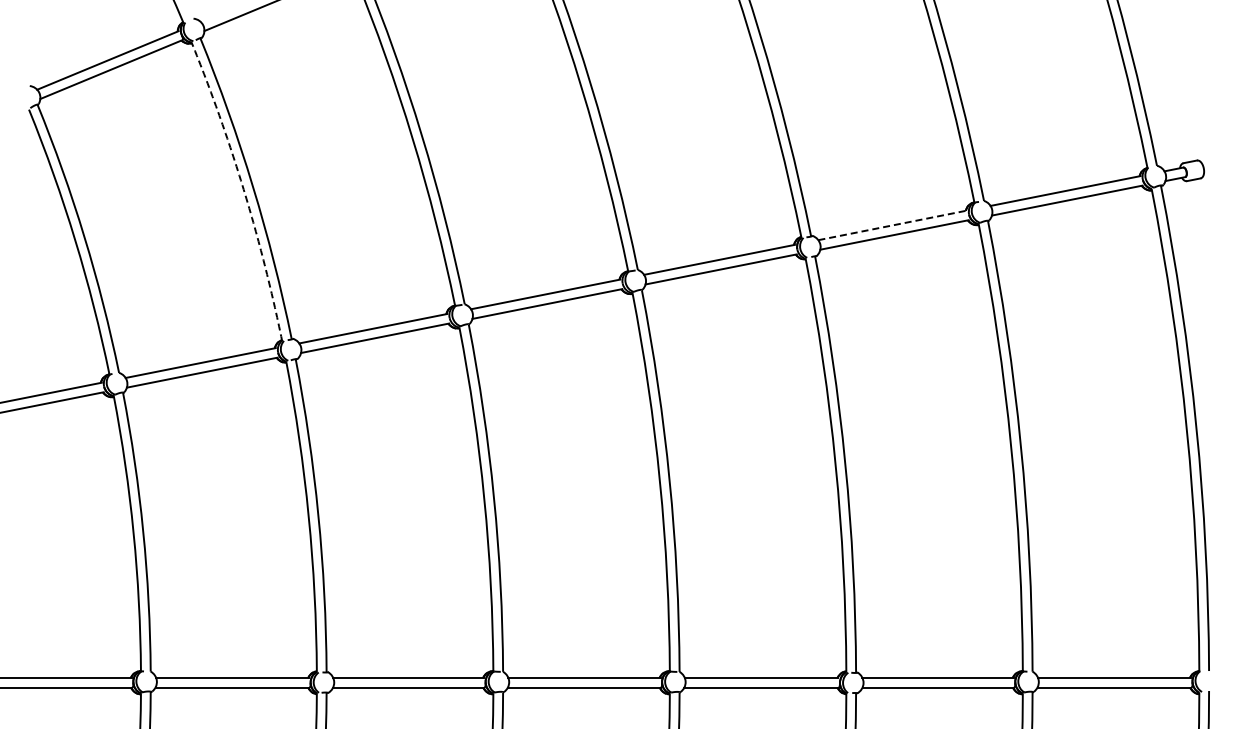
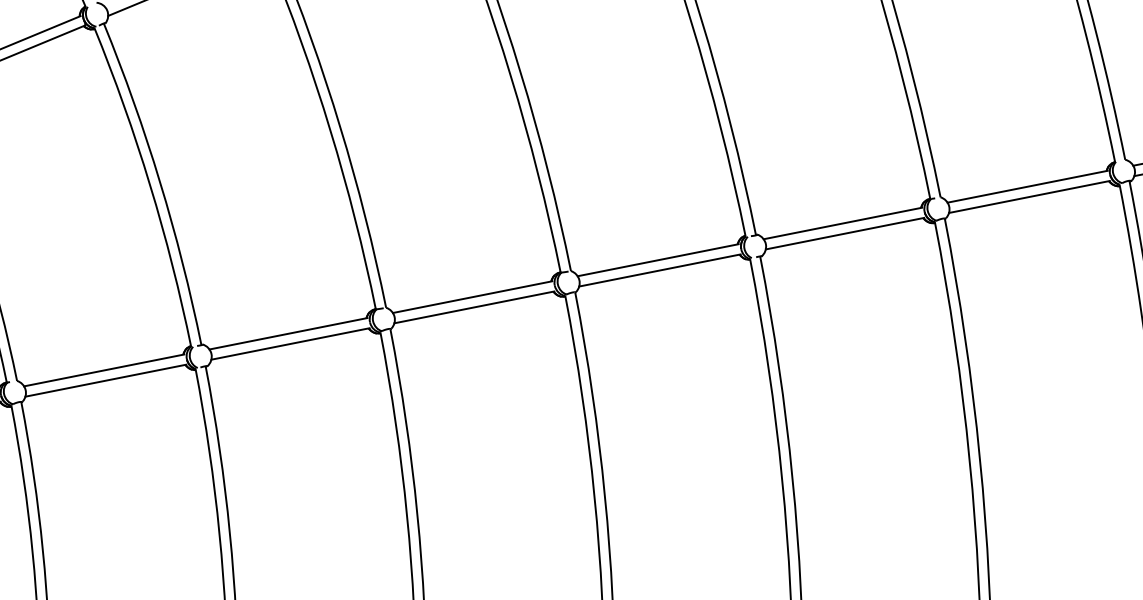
arc: (243, 189) -> (149, 185), dashed -> solid
line: (892, 225) -> (842, 223), dashed -> solid

